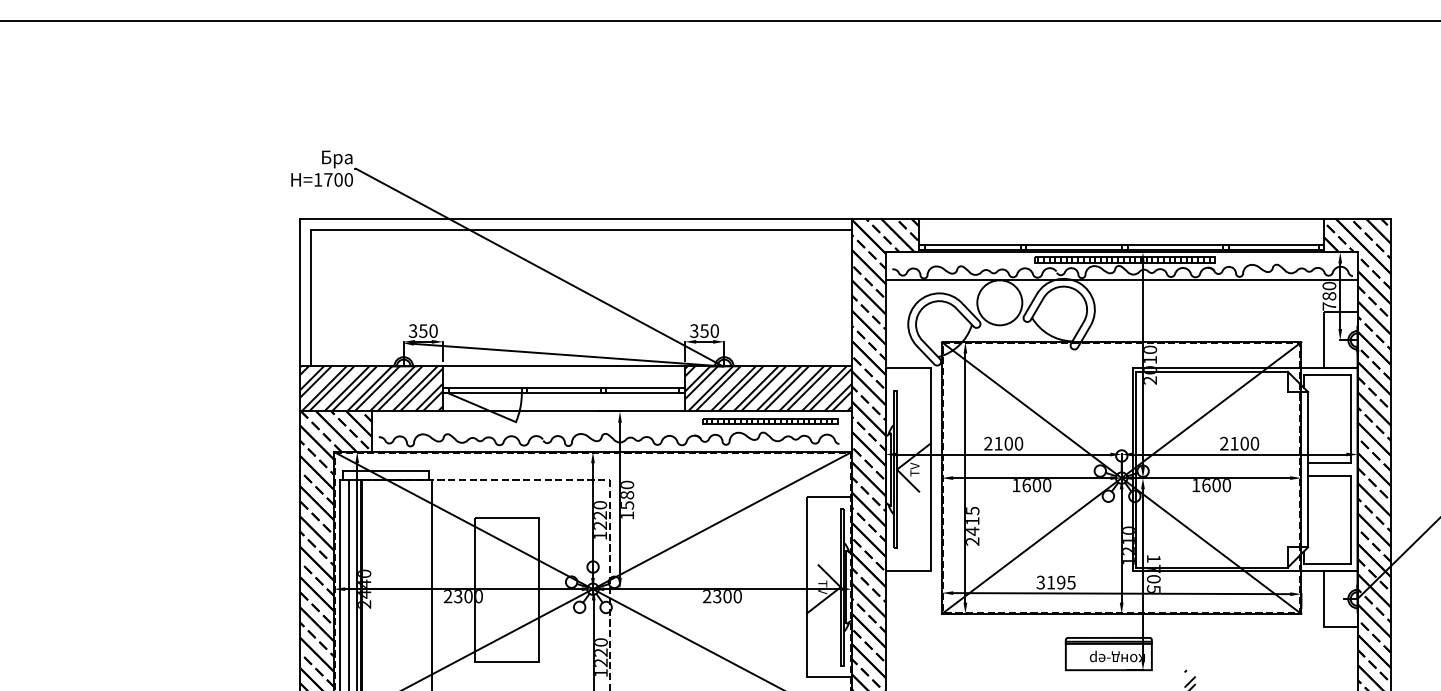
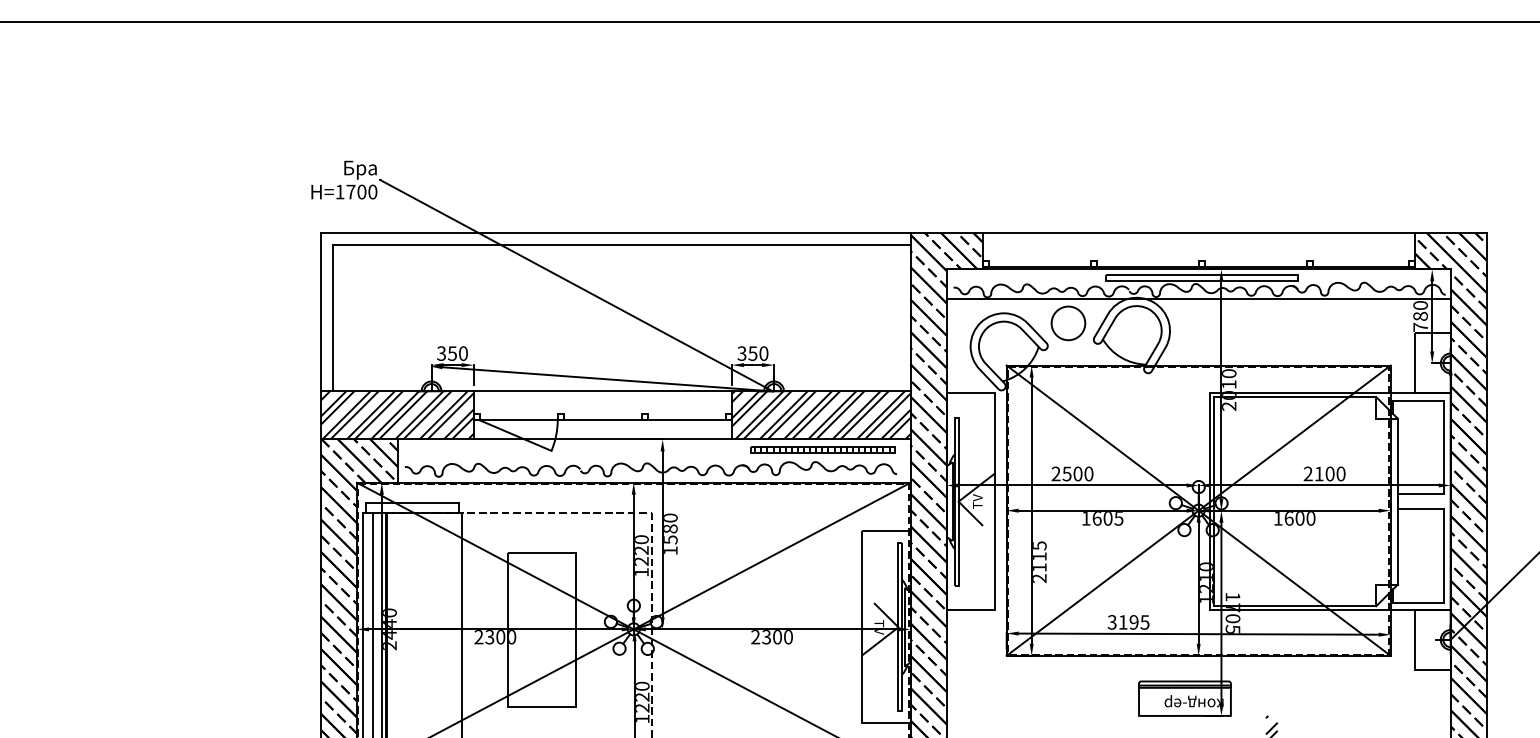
line: (1121, 244) -> (1198, 261), removed
hatch: (1123, 259) -> (1200, 277), removed
circle: (999, 302) -> (1068, 323), size x0.7
line: (563, 387) -> (602, 413), removed
text: (998, 443) -> (1067, 473), 2100 -> 2500
text: (1046, 485) -> (1118, 518), 1600 -> 1605
text: (972, 531) -> (1039, 567), 2415 -> 2115

